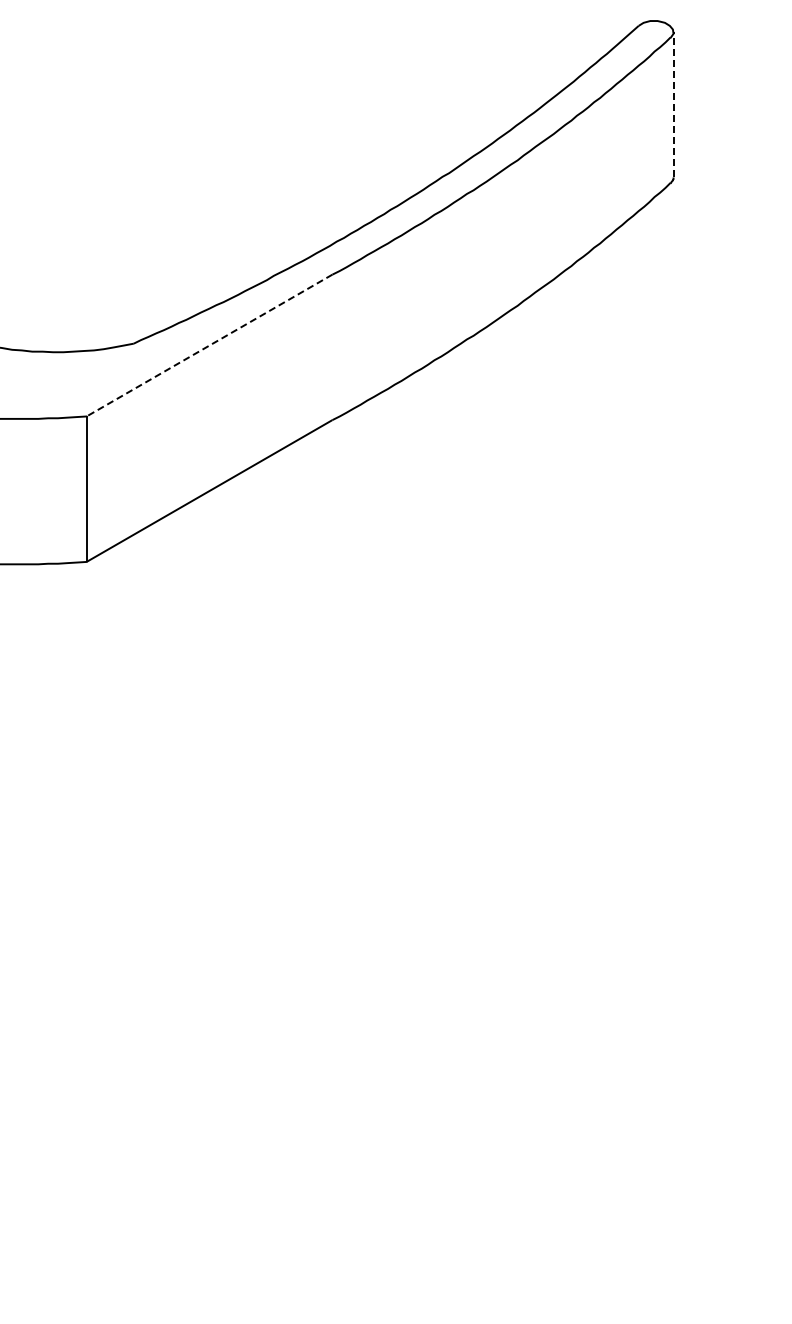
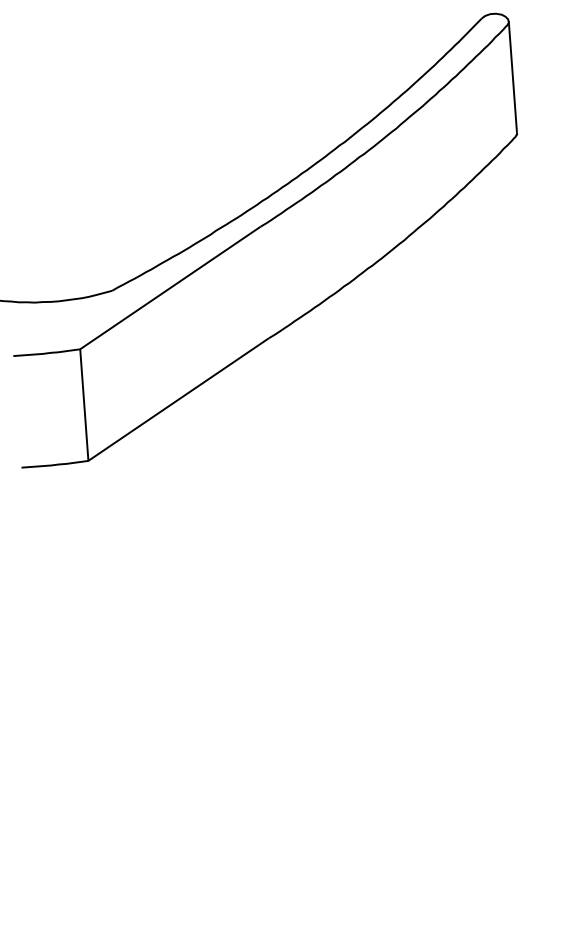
line: (673, 104) -> (512, 76), dashed -> solid
line: (209, 345) -> (170, 287), dashed -> solid

